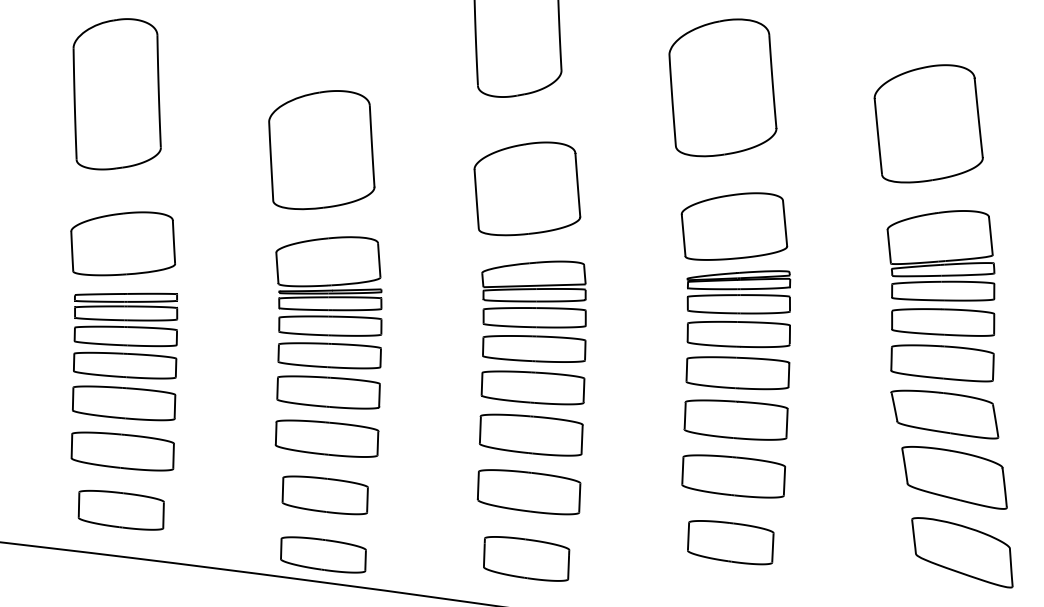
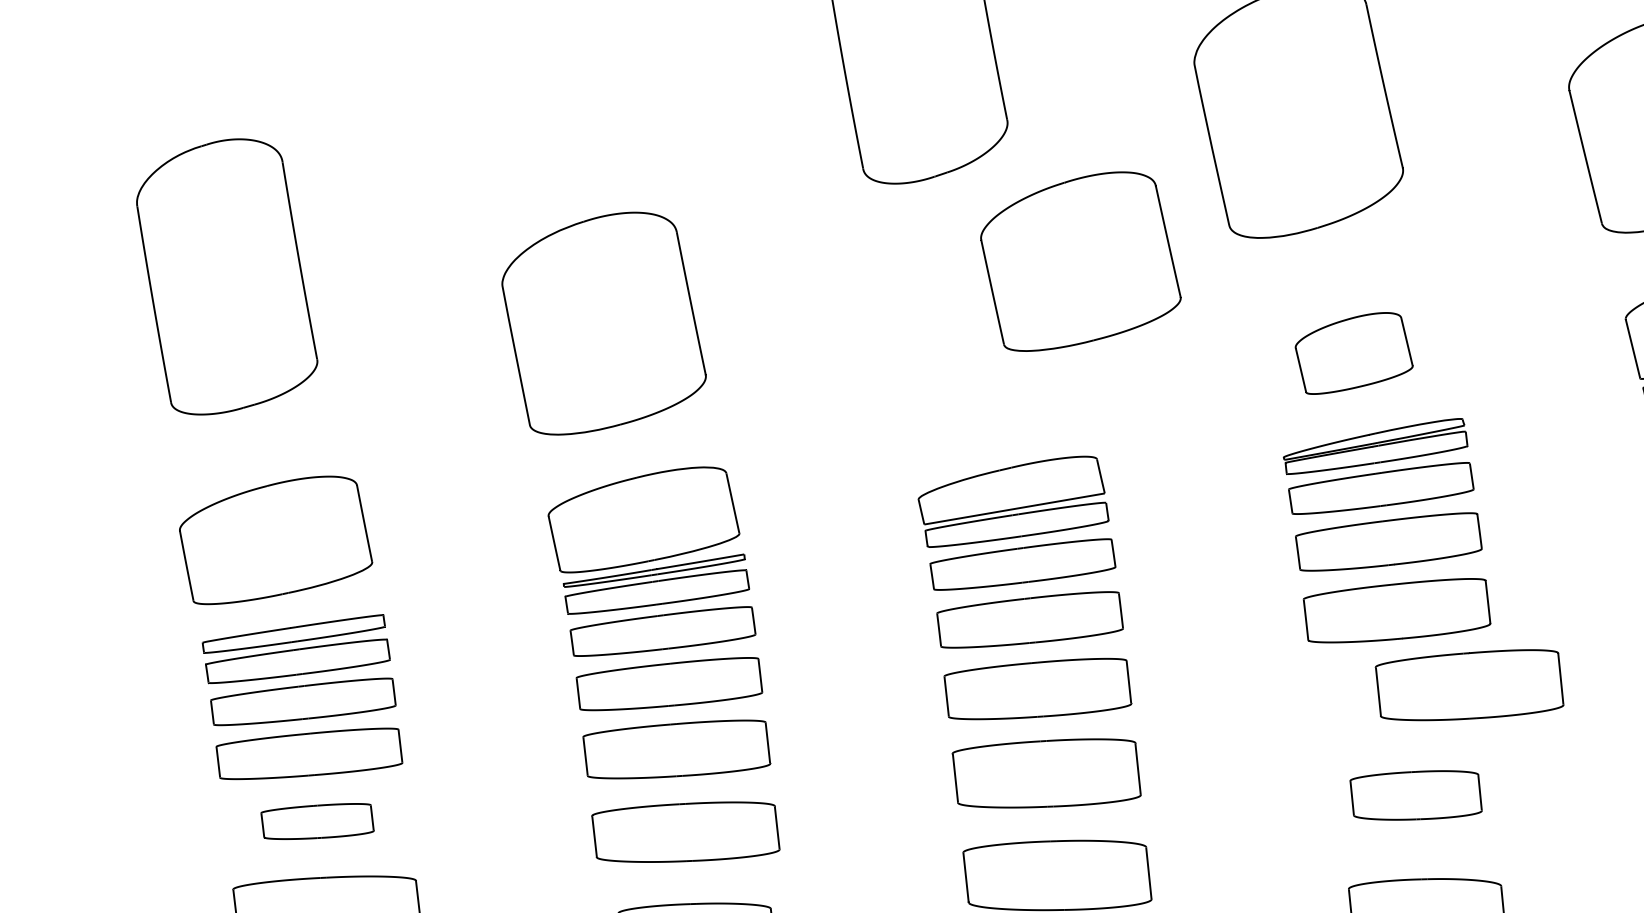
part: (527, 188) -> (1079, 260), moved
part: (734, 226) -> (1353, 352), size x0.6
part: (124, 403) -> (318, 822), size x0.6
part: (735, 419) -> (1468, 685), moved
part: (733, 476) -> (1415, 796), size x0.7

